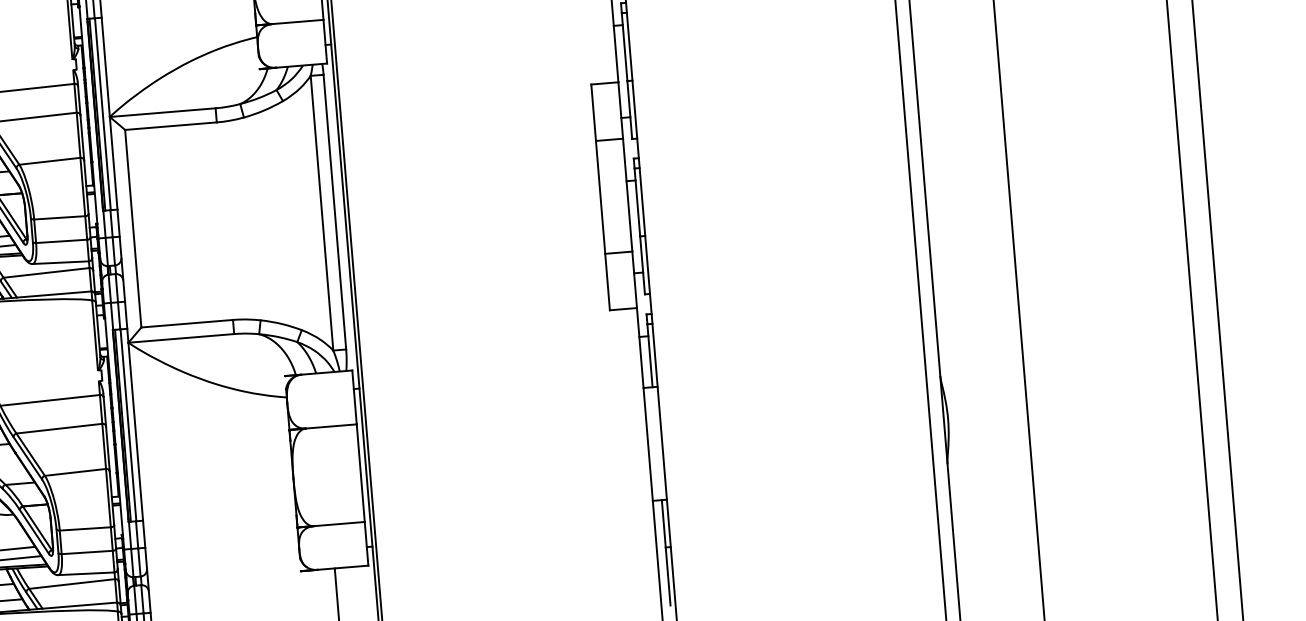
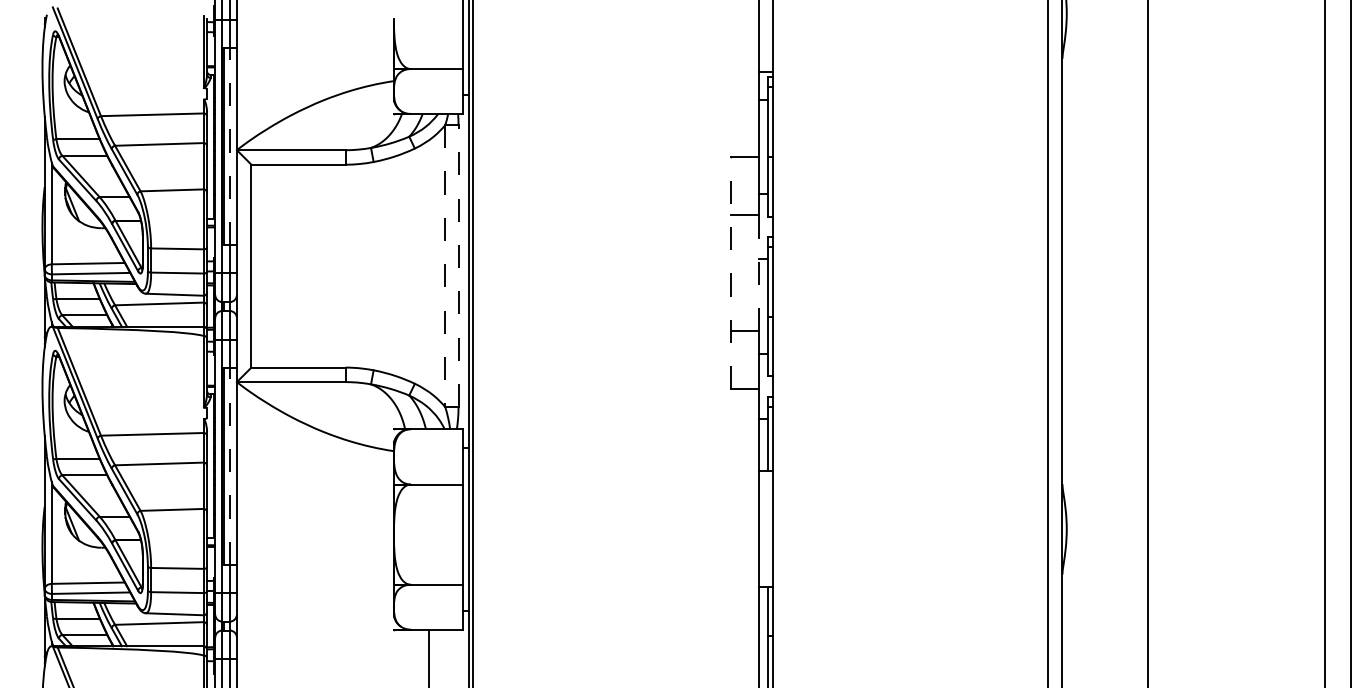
line: (103, 113) -> (230, 146), solid -> dashed
line: (627, 195) -> (758, 273), solid -> dashed
line: (600, 197) -> (730, 273), solid -> dashed
line: (334, 211) -> (458, 265), solid -> dashed
line: (322, 213) -> (445, 266), solid -> dashed
line: (128, 425) -> (230, 466), solid -> dashed

